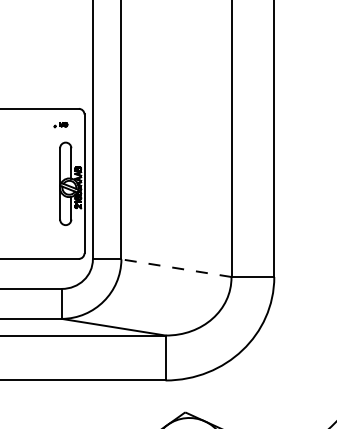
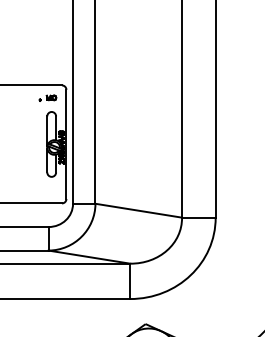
part: (60, 124) -> (47, 97), size x1.67
line: (176, 267) -> (138, 210), dashed -> solid

